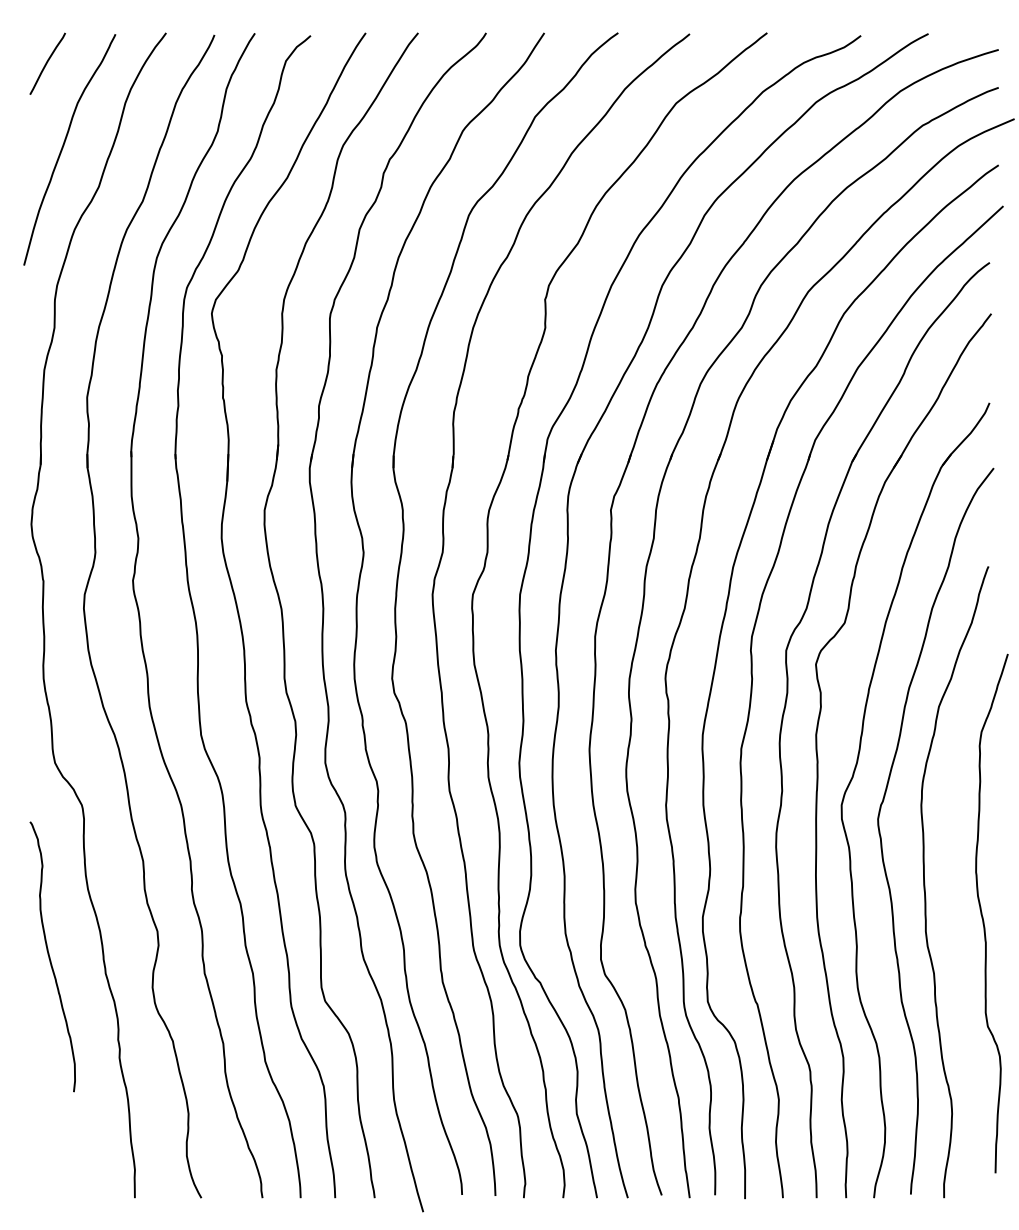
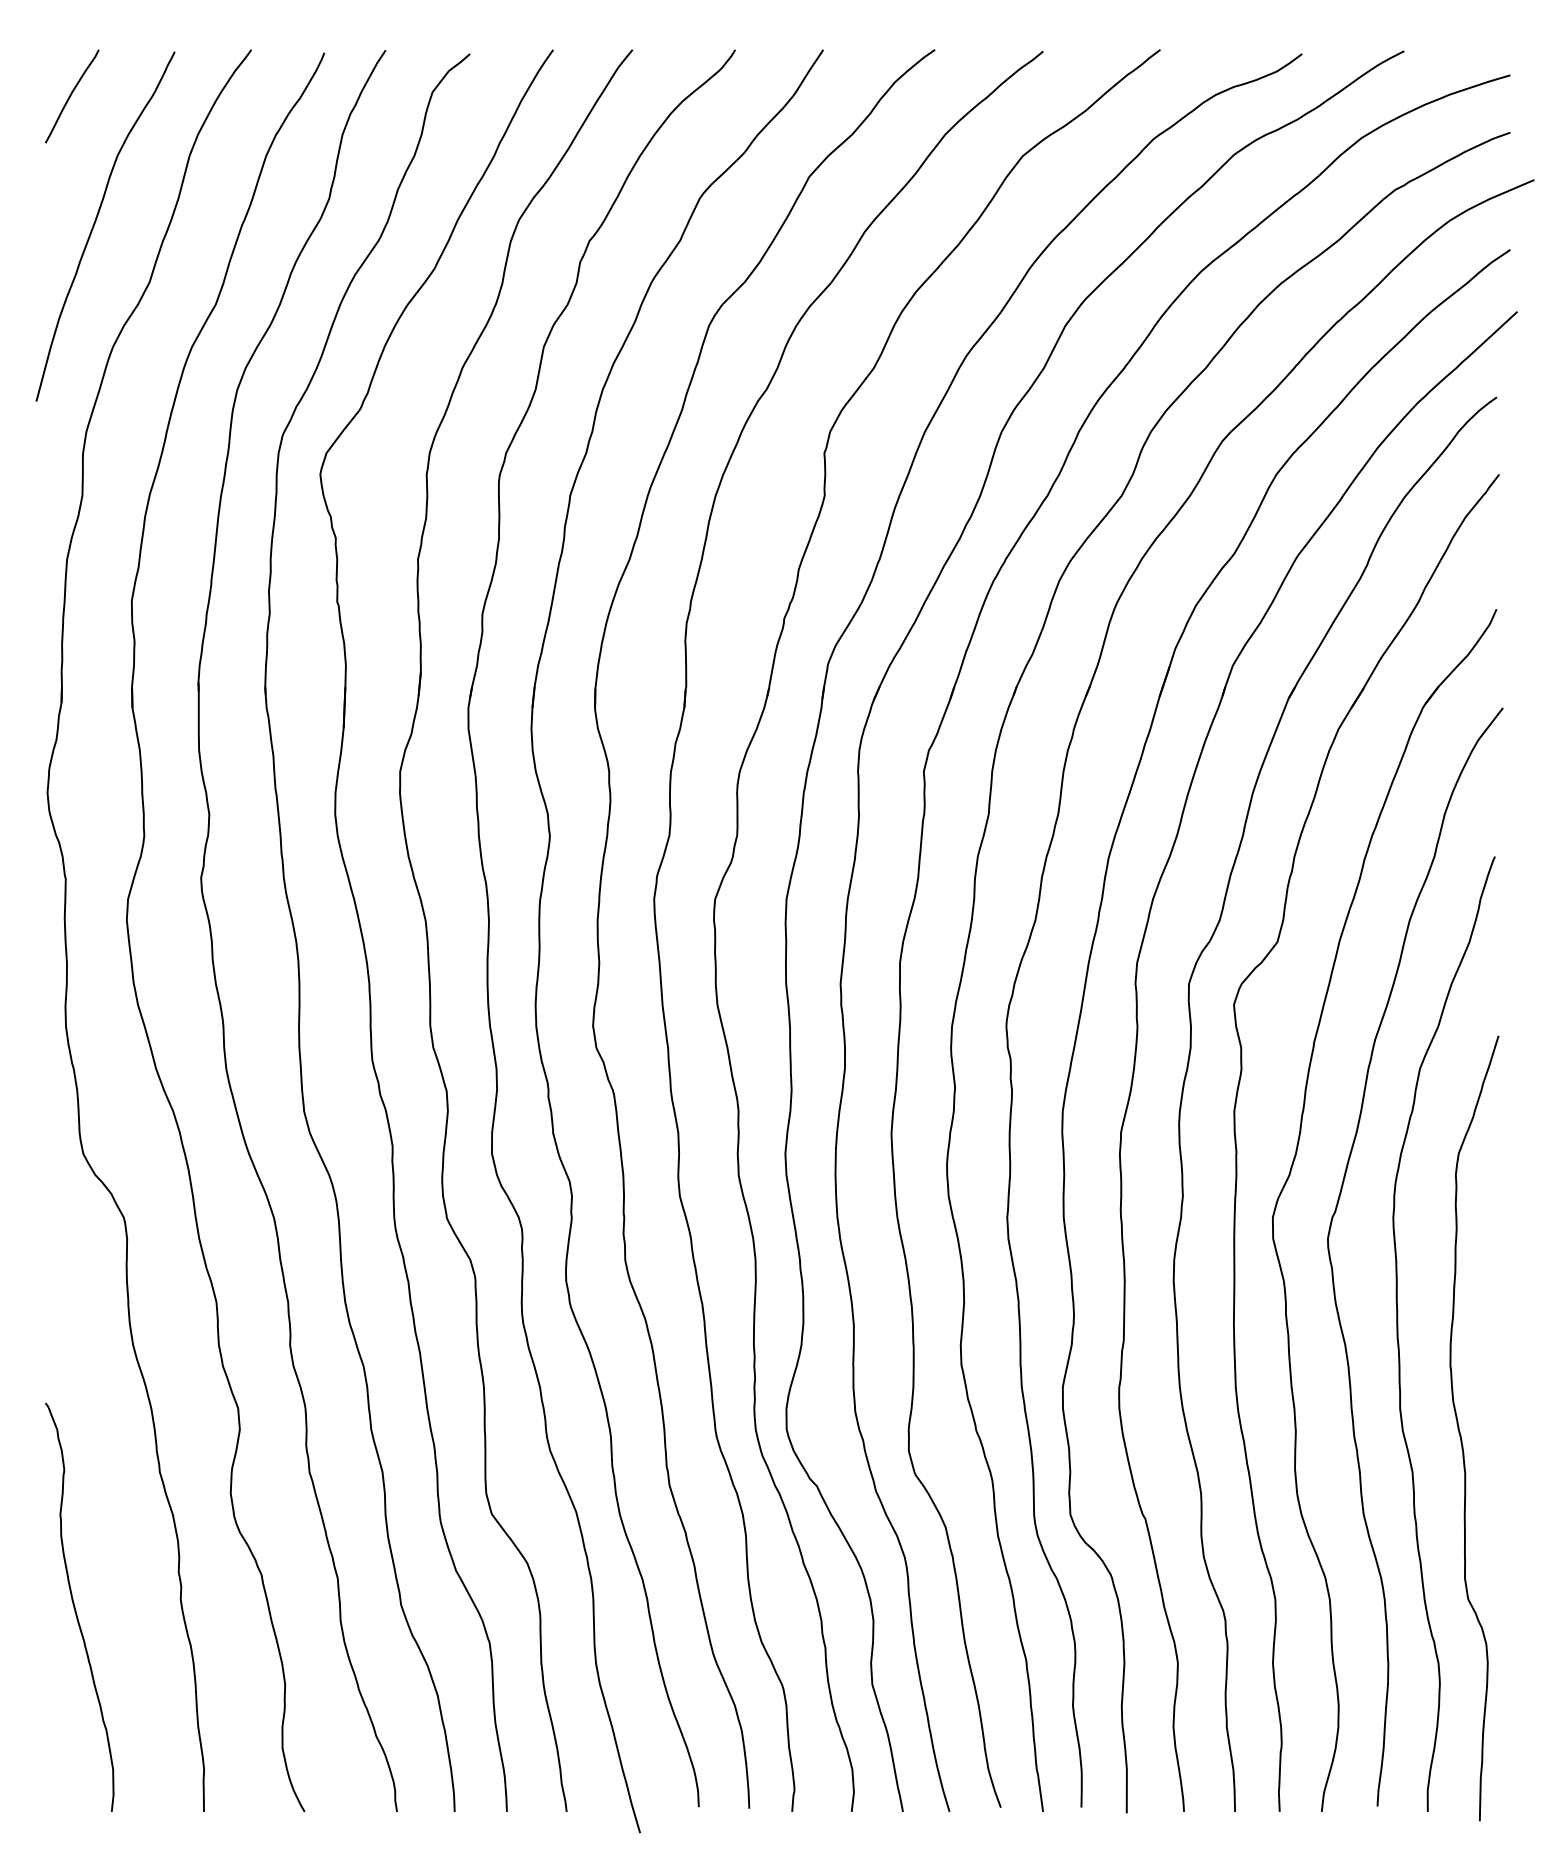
curve: (983, 916) -> (1461, 1432), moved
curve: (50, 956) -> (76, 1606), moved

